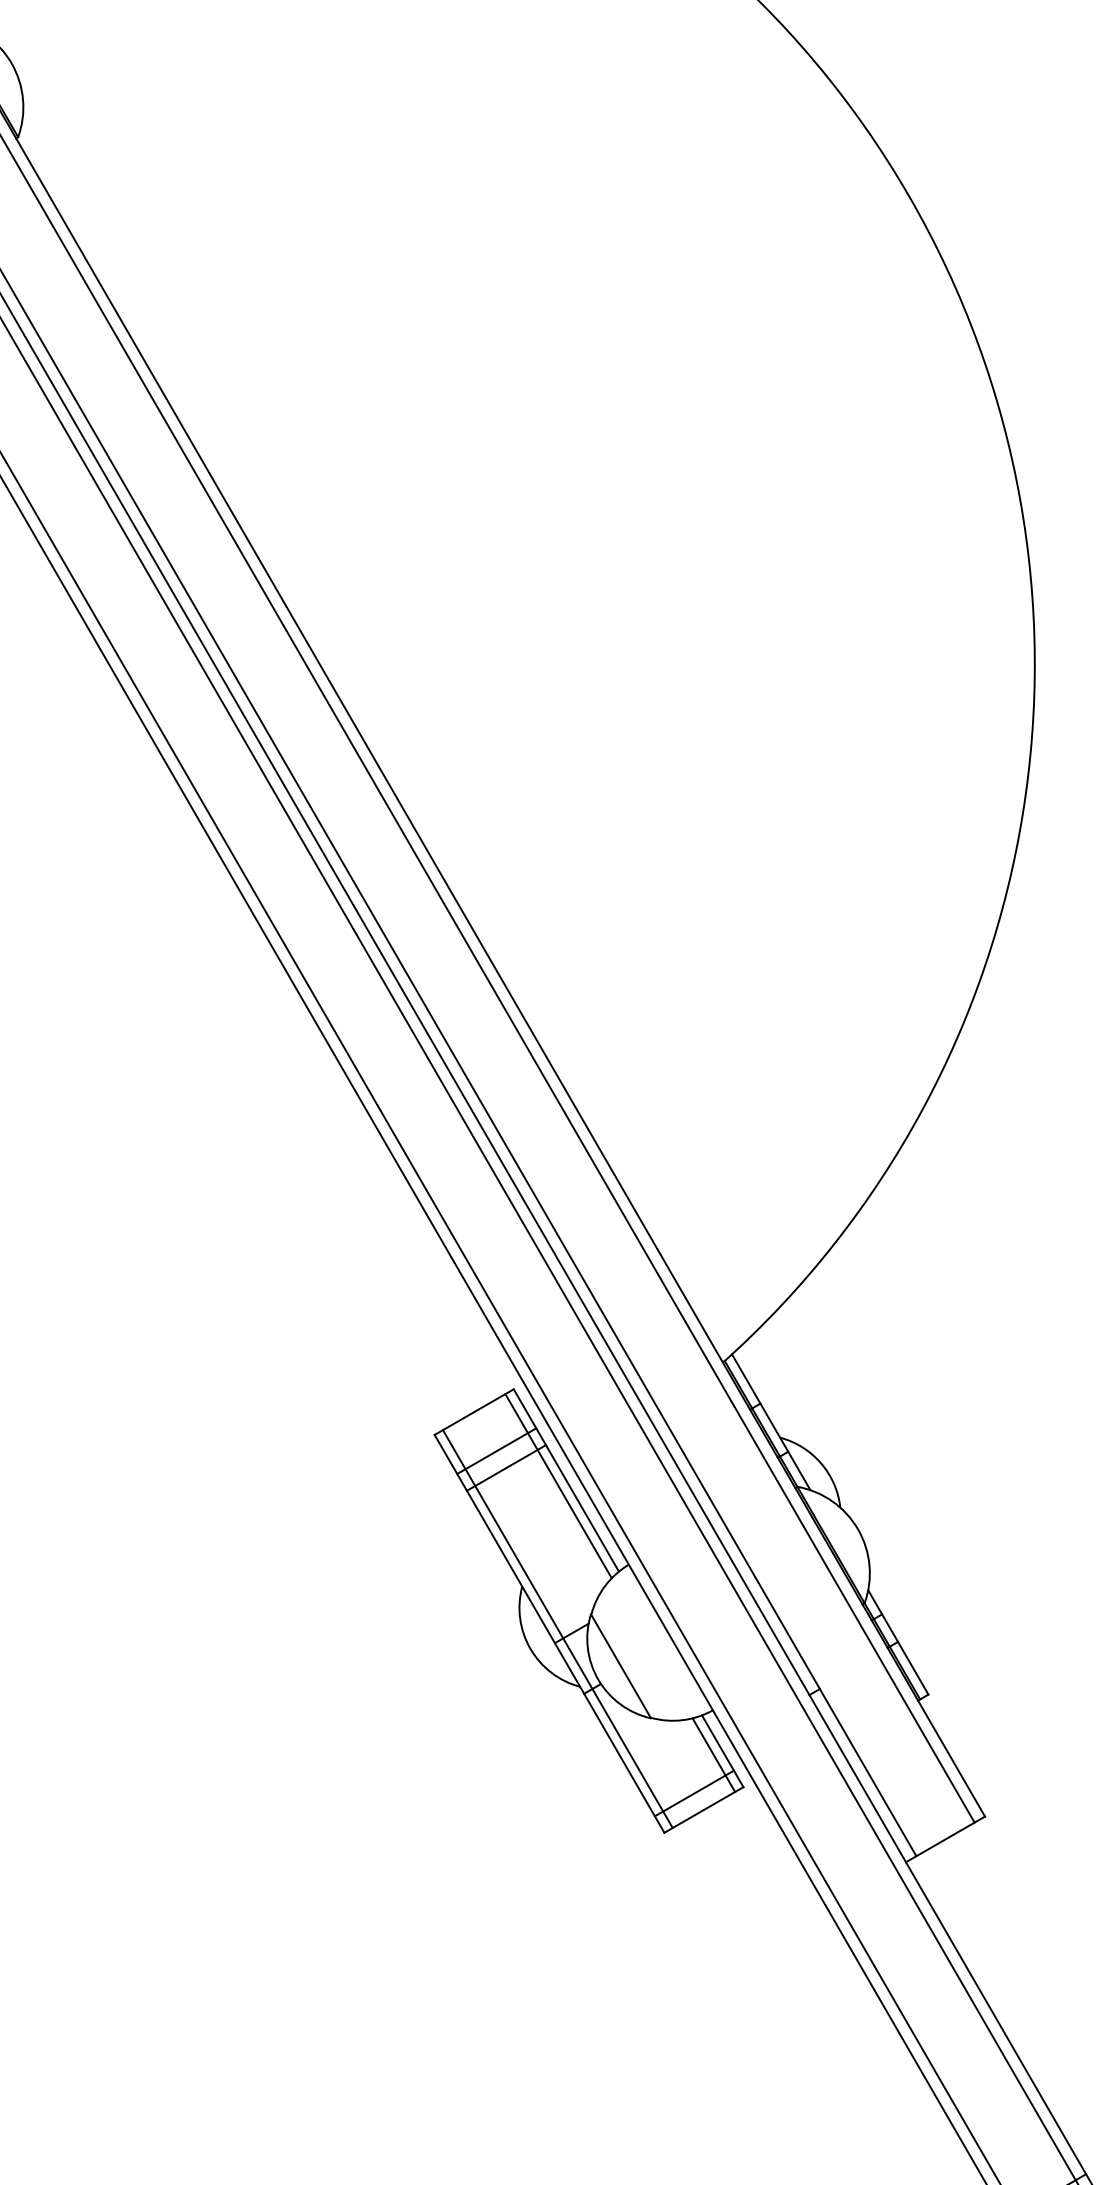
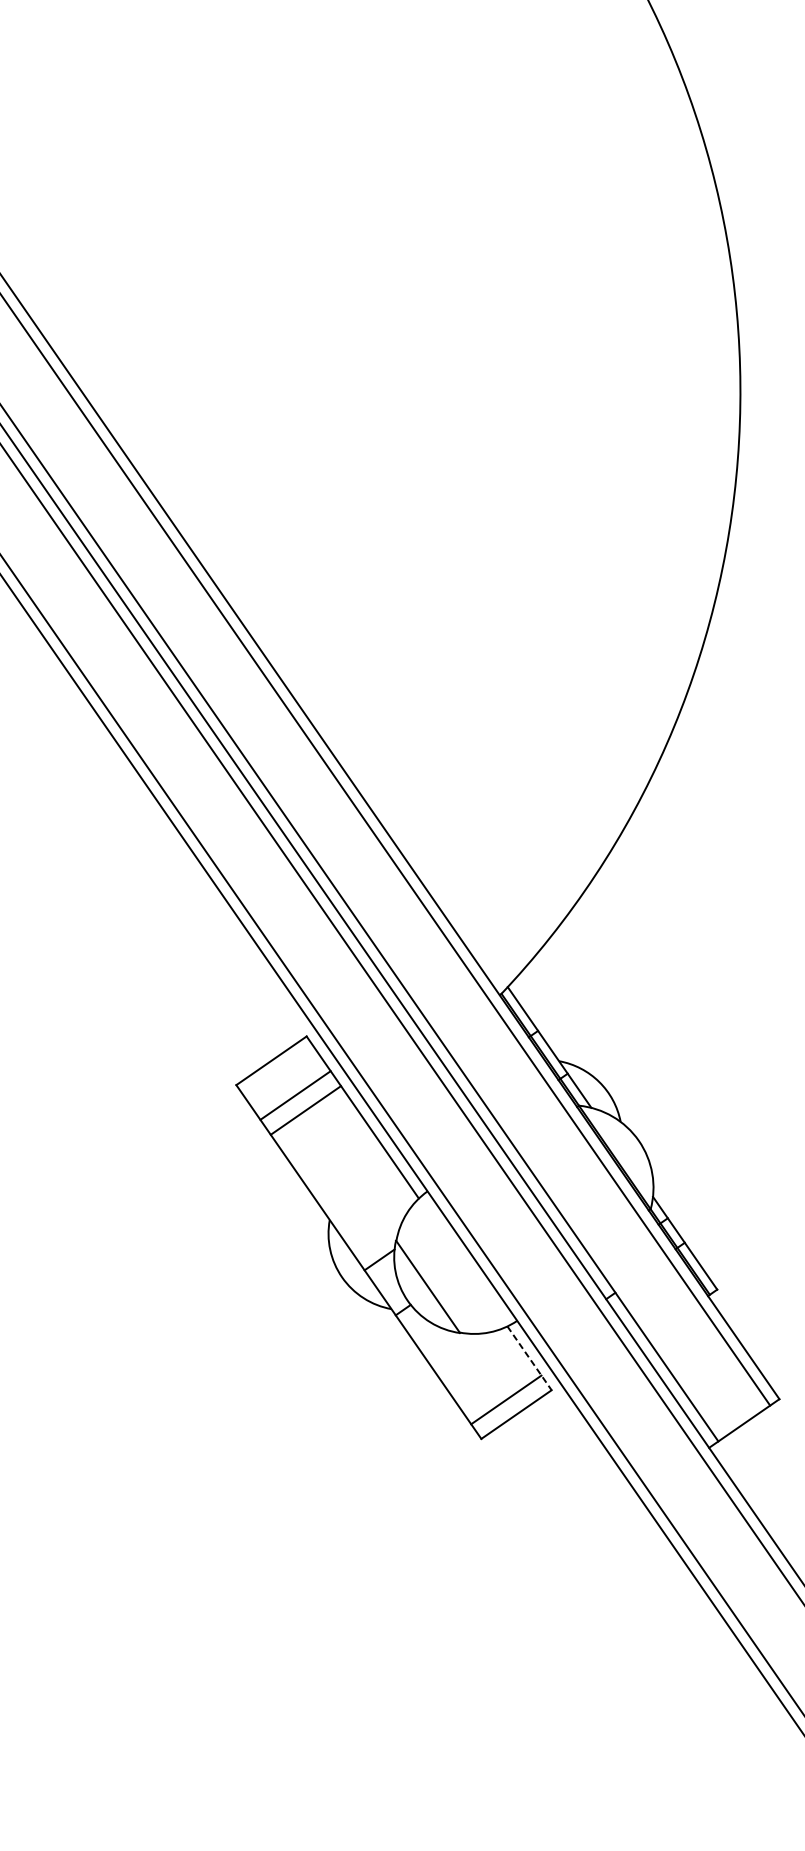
line: (558, 1486) -> (355, 1123), removed
line: (557, 1628) -> (365, 1256), removed
line: (722, 1751) -> (529, 1358), solid -> dashed
line: (713, 1754) -> (521, 1362), removed

